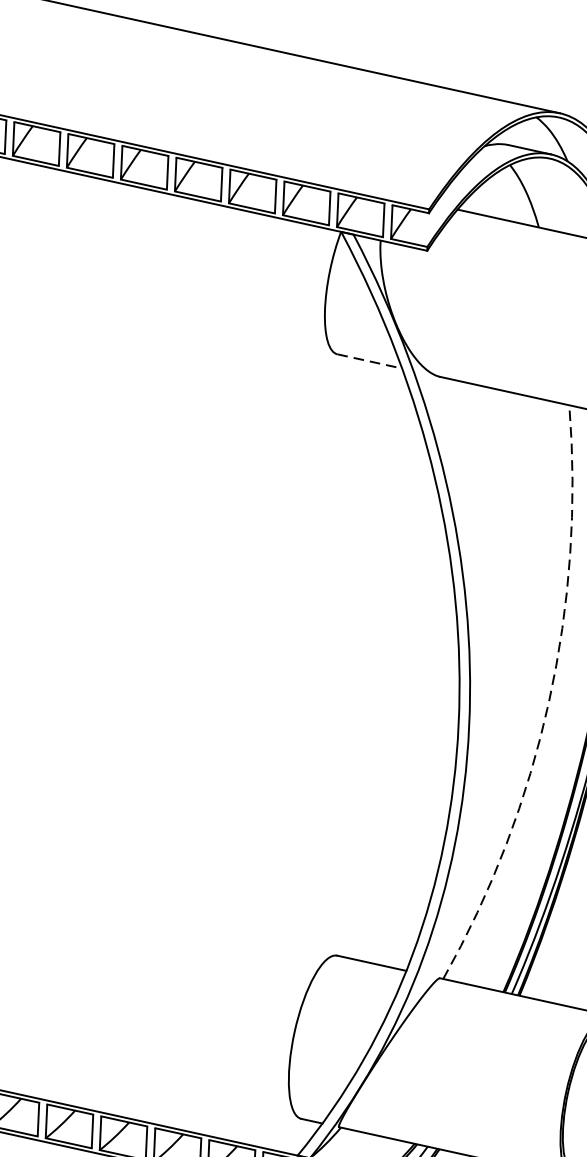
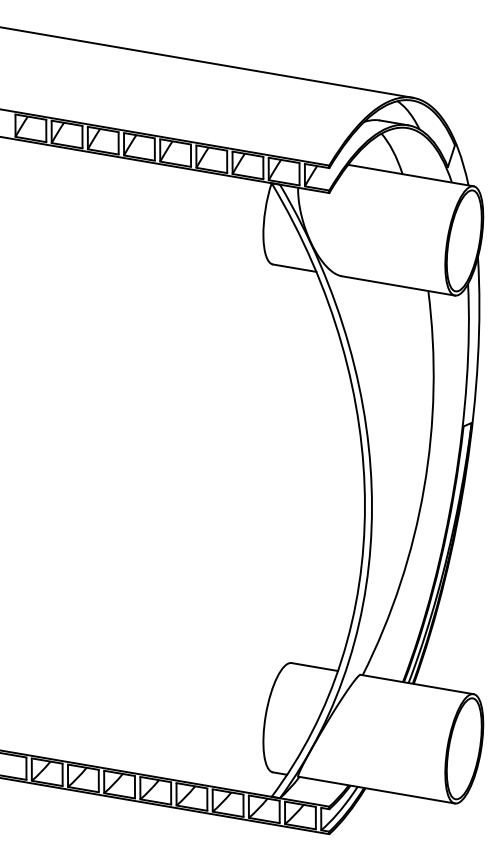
line: (369, 361) -> (294, 268), dashed -> solid
arc: (549, 702) -> (424, 488), dashed -> solid

